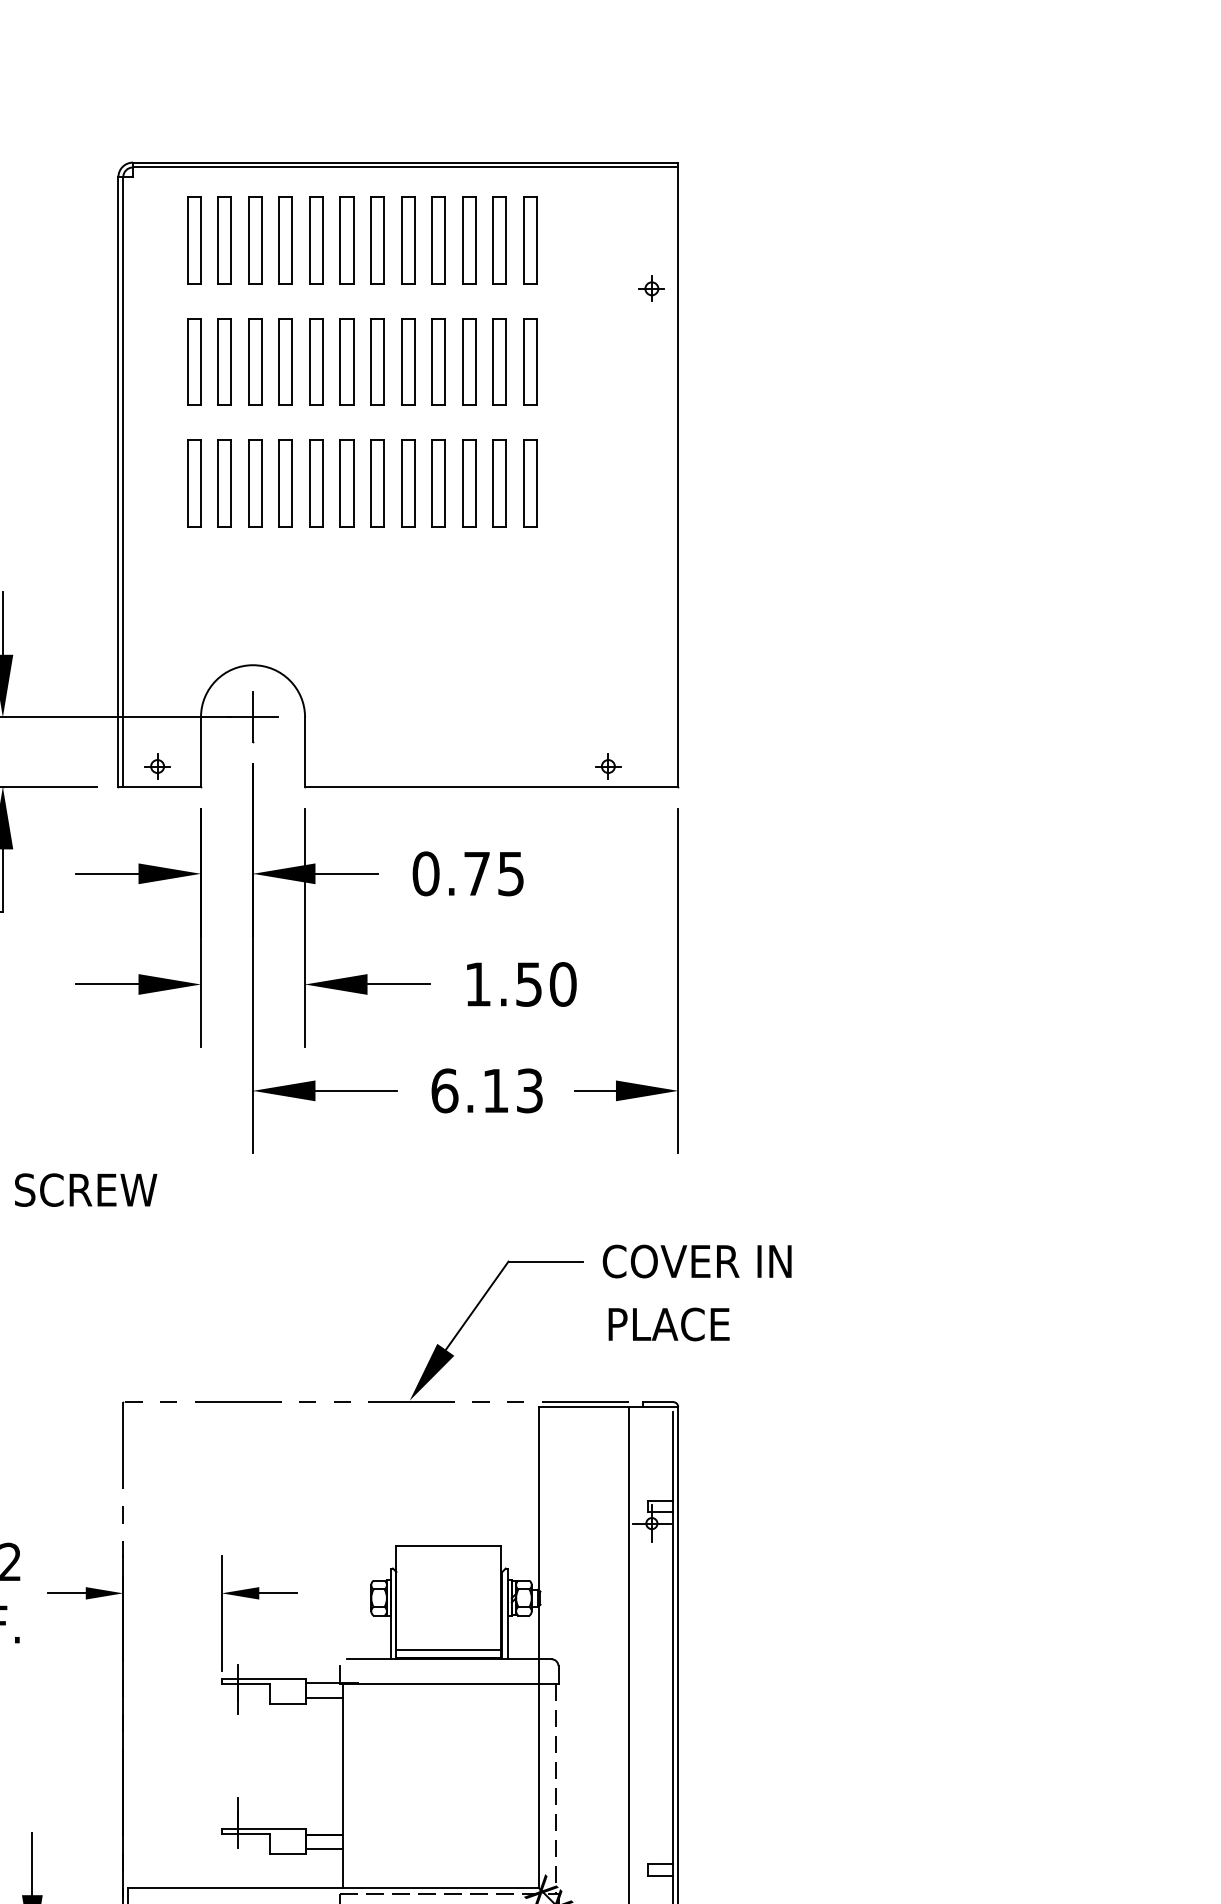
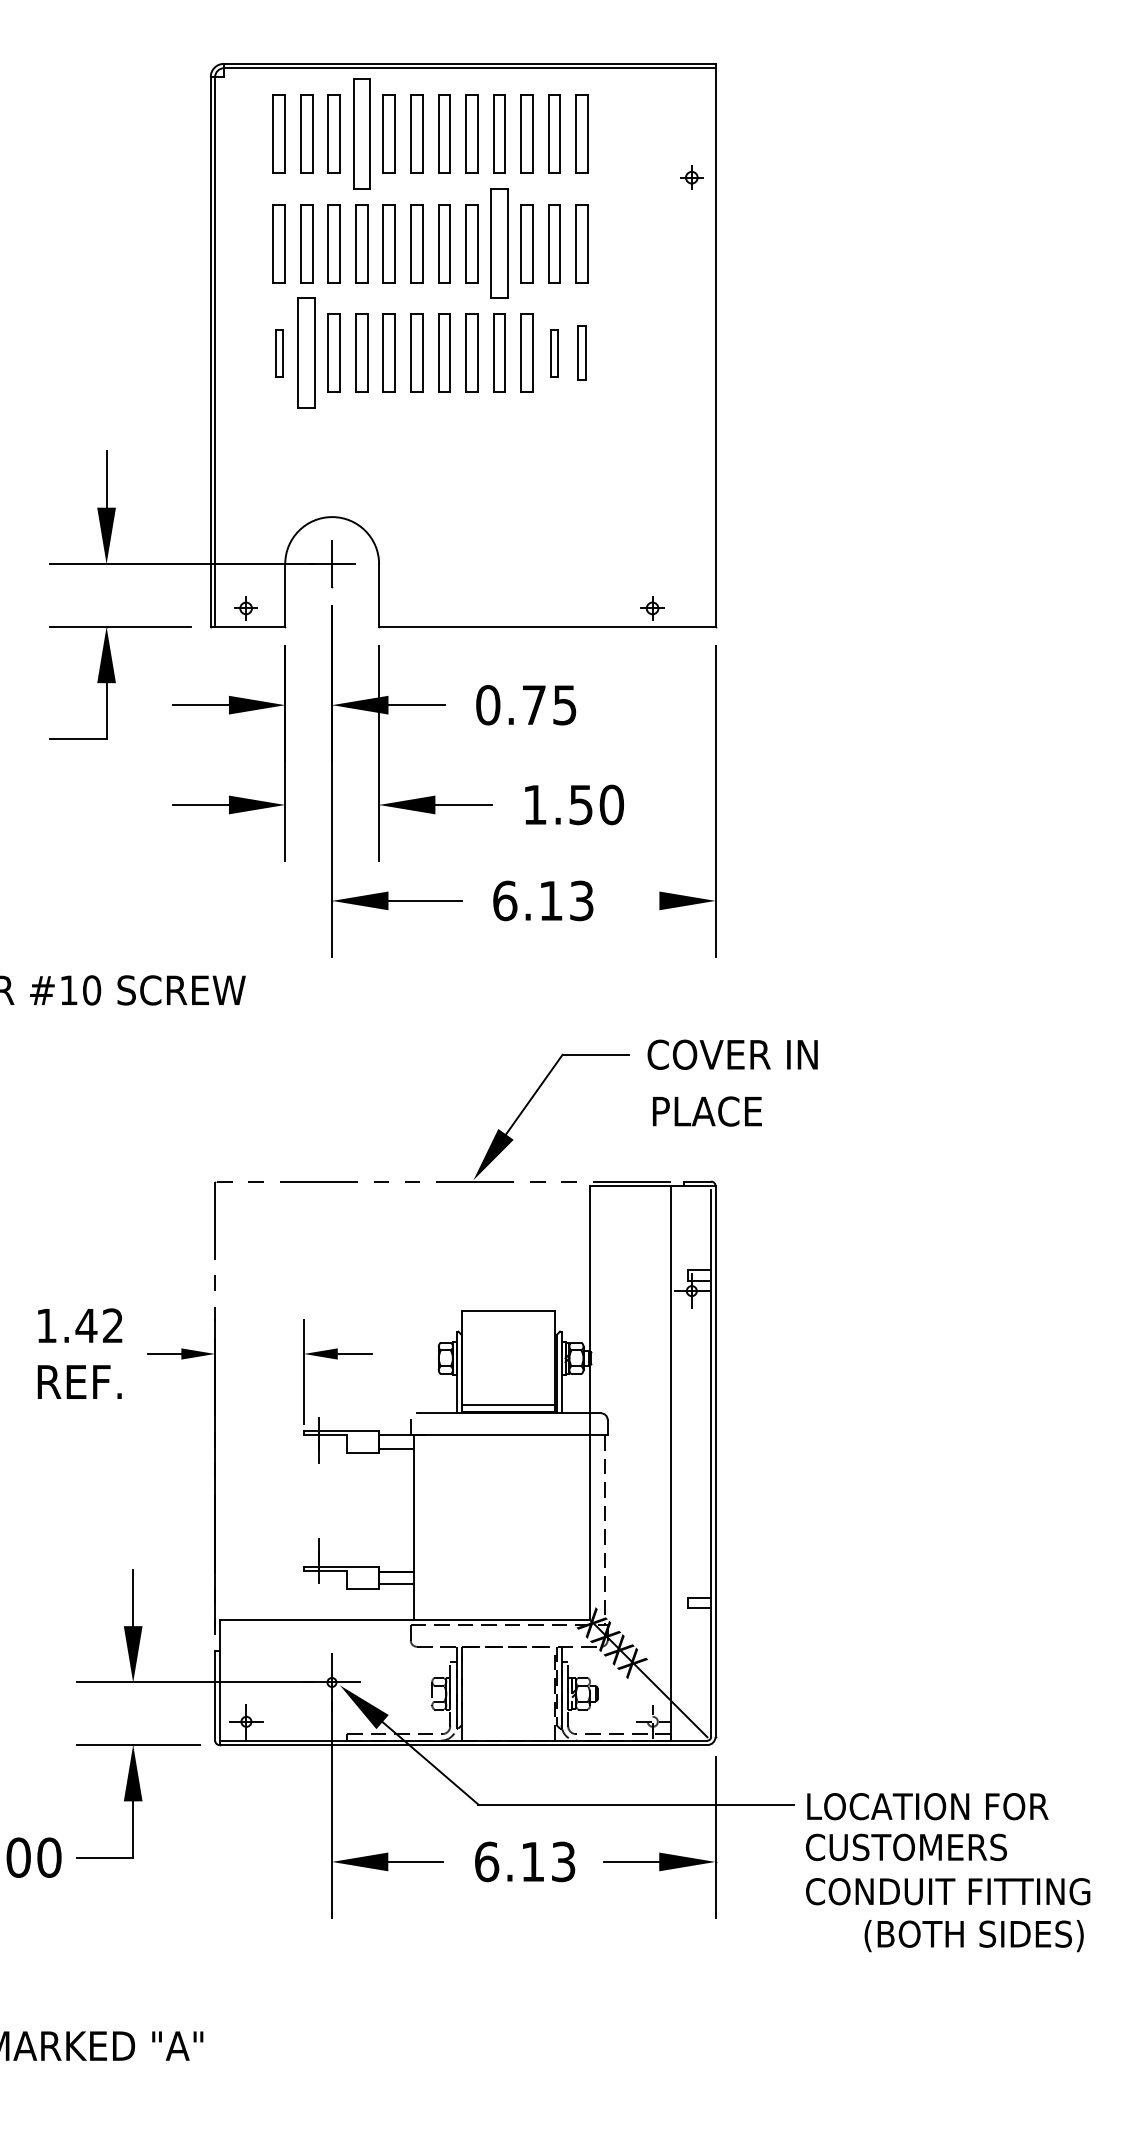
part: (285, 239) -> (361, 133), size x1.4
part: (438, 361) -> (499, 243), size x1.4
part: (193, 482) -> (278, 352), size x0.6
part: (224, 482) -> (306, 352), size x1.4
part: (499, 482) -> (554, 352), size x0.6
part: (529, 482) -> (581, 352), size x0.7
line: (594, 1090) -> (640, 900), removed

